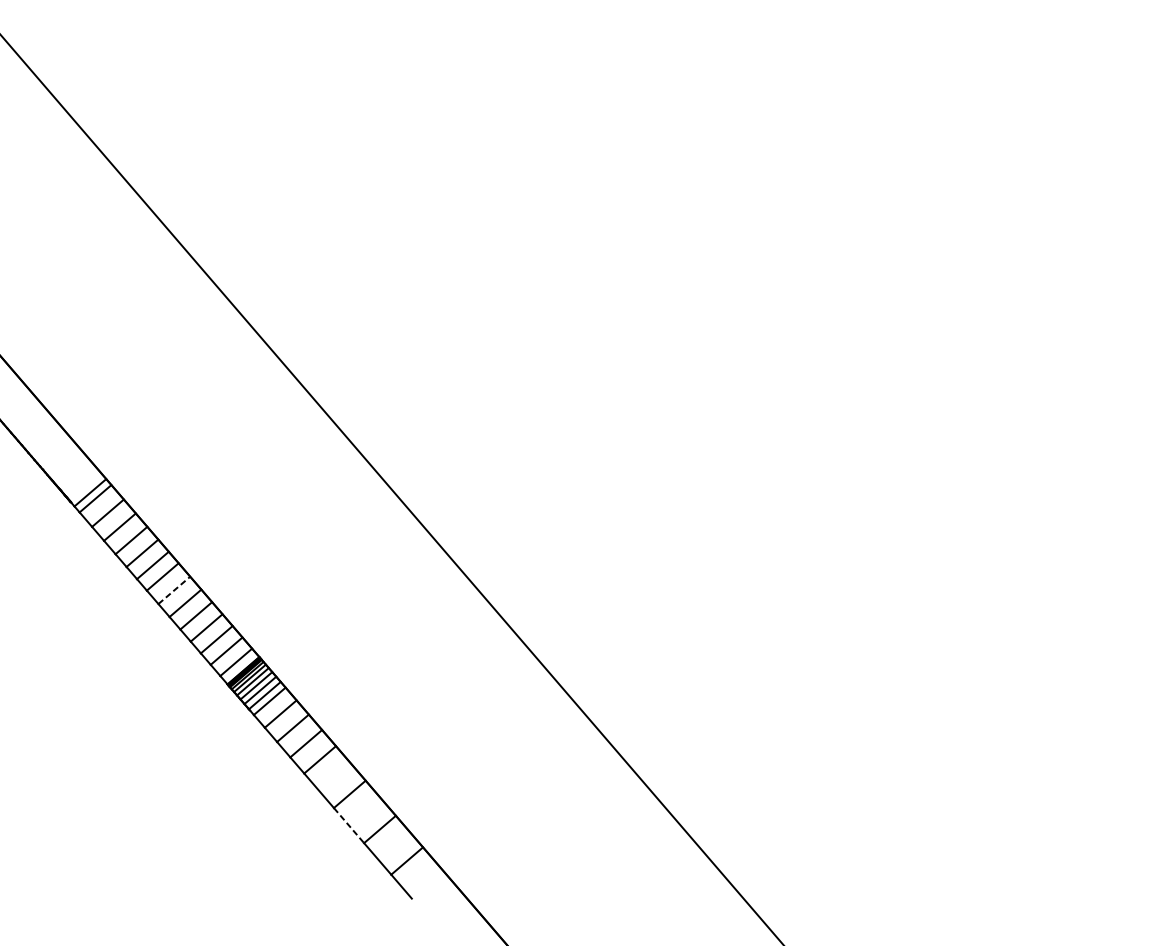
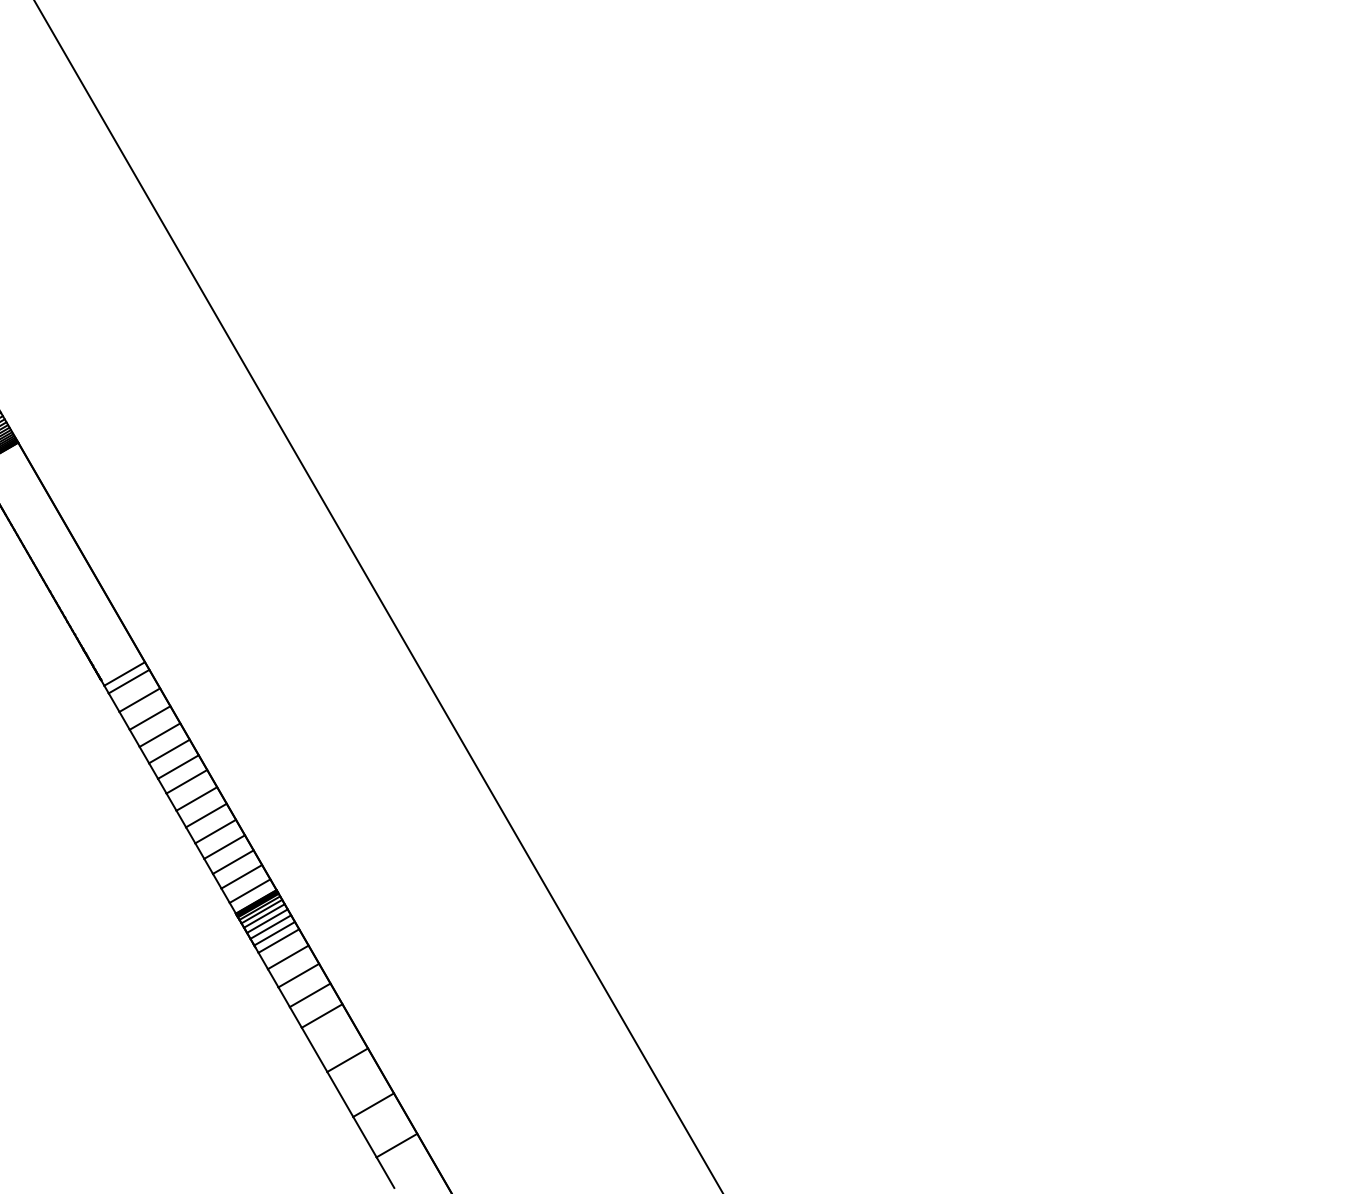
line: (173, 590) -> (196, 798), dashed -> solid
line: (349, 825) -> (340, 1094), dashed -> solid

